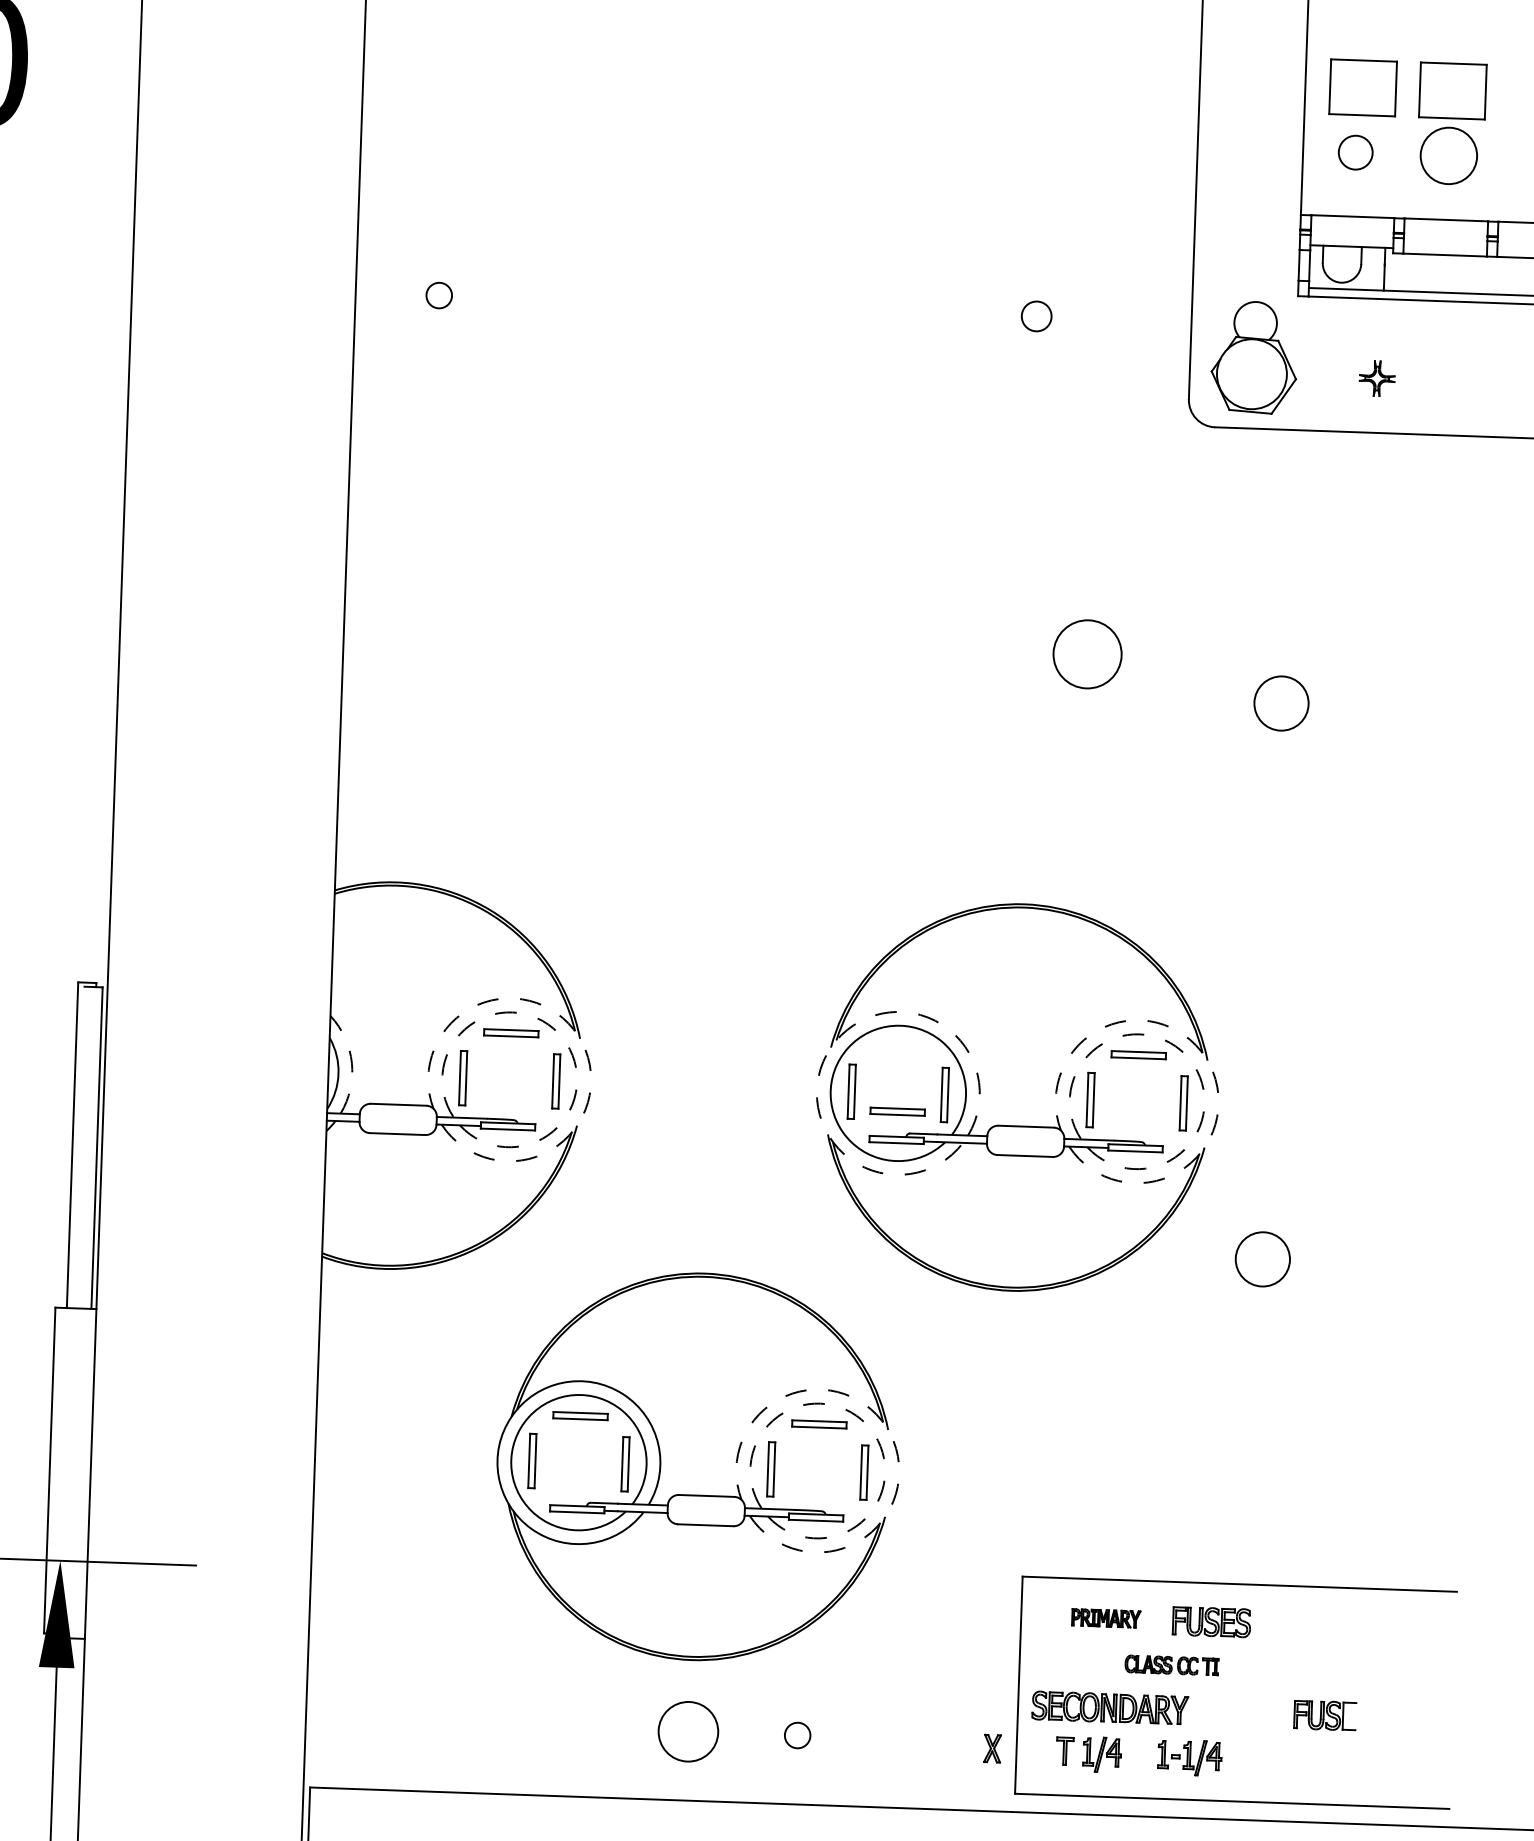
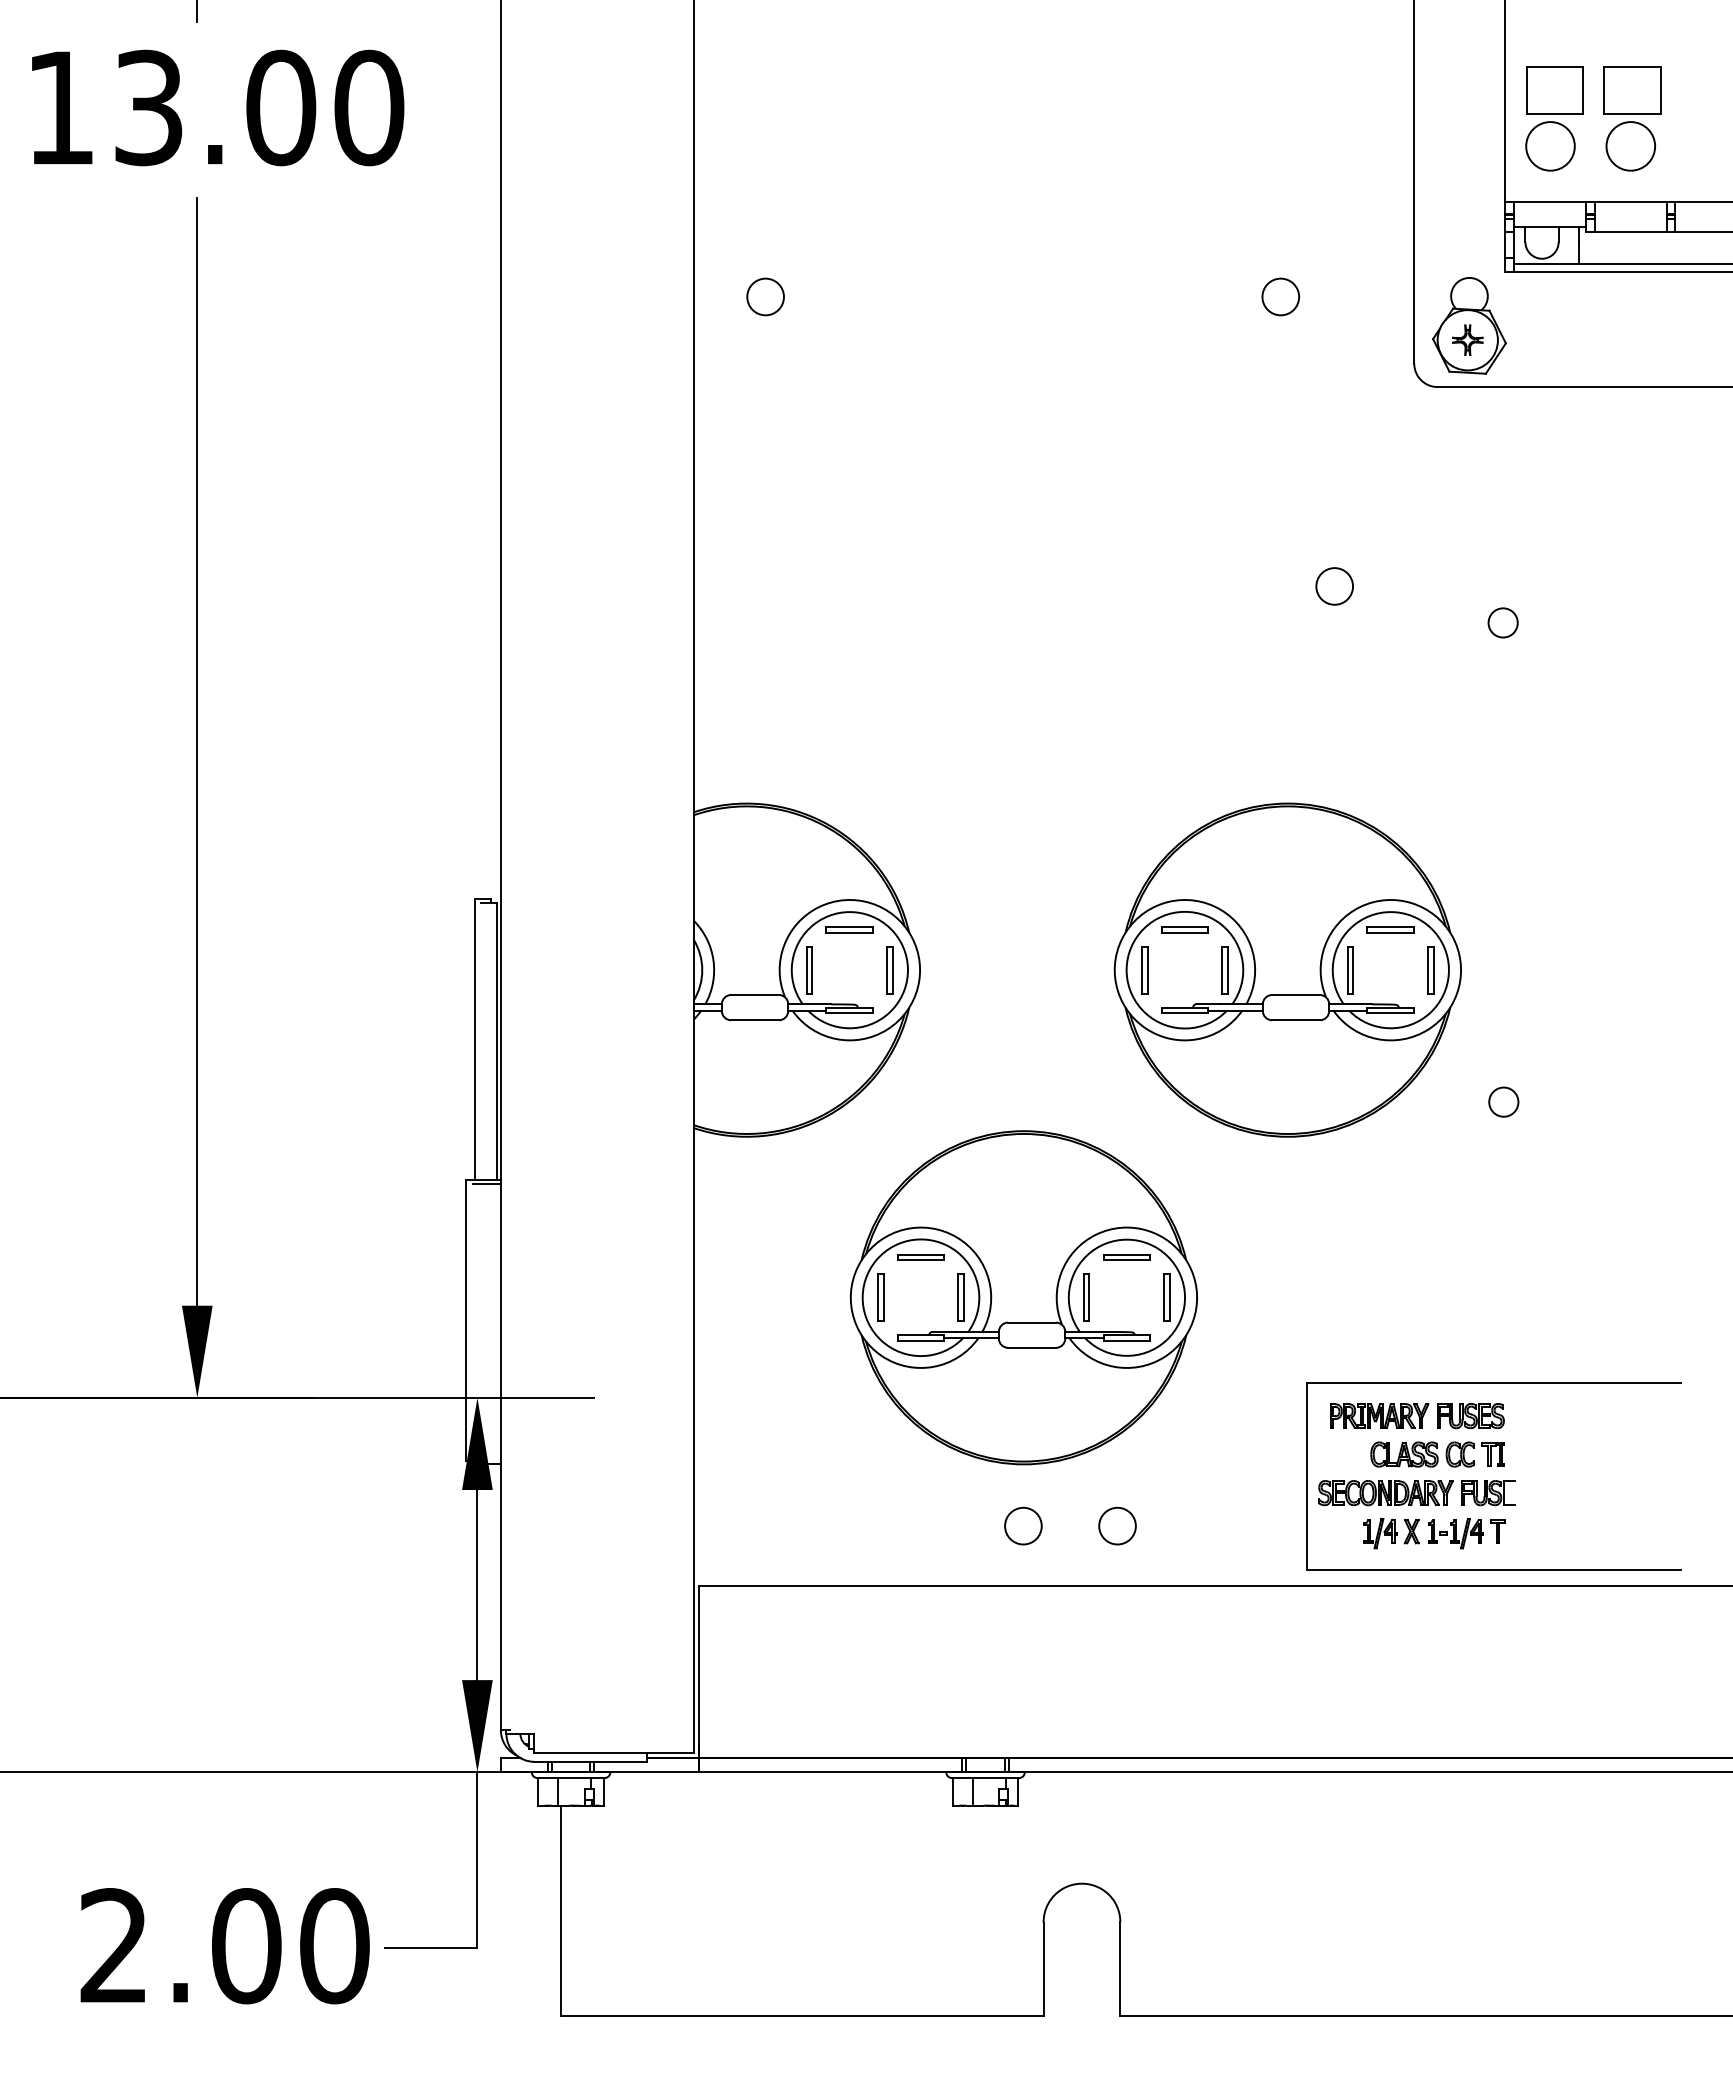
circle: (1355, 152) -> (1550, 146), size x1.67
circle: (439, 295) -> (765, 296), size x1.67
circle: (1036, 315) -> (1280, 296), size x1.43
part: (1376, 377) -> (1467, 339), moved
circle: (1087, 654) -> (1334, 586), size x0.62
circle: (1280, 702) -> (1502, 622), size x0.62
arc: (562, 1037) -> (894, 932), dashed -> solid
arc: (582, 1043) -> (911, 936), dashed -> solid
arc: (830, 1047) -> (1125, 932), dashed -> solid
arc: (1190, 1059) -> (1435, 932), dashed -> solid
arc: (351, 1063) -> (713, 960), dashed -> solid
arc: (1210, 1065) -> (1452, 936), dashed -> solid
part: (897, 1111) -> (1184, 929), moved
circle: (1262, 1258) -> (1503, 1101), size x0.62
line: (79, 1312) -> (486, 1183), added
arc: (870, 1429) -> (1171, 1260), dashed -> solid
arc: (890, 1433) -> (1188, 1263), dashed -> solid
part: (1105, 1617) -> (1379, 1415), size x1.67
part: (1171, 1665) -> (1437, 1454), size x1.67
part: (1325, 1716) -> (1488, 1493), moved
circle: (688, 1730) -> (1023, 1525), size x0.71
circle: (797, 1734) -> (1117, 1525), size x1.67
part: (992, 1748) -> (1411, 1531), moved
part: (1064, 1751) -> (1497, 1531), moved

